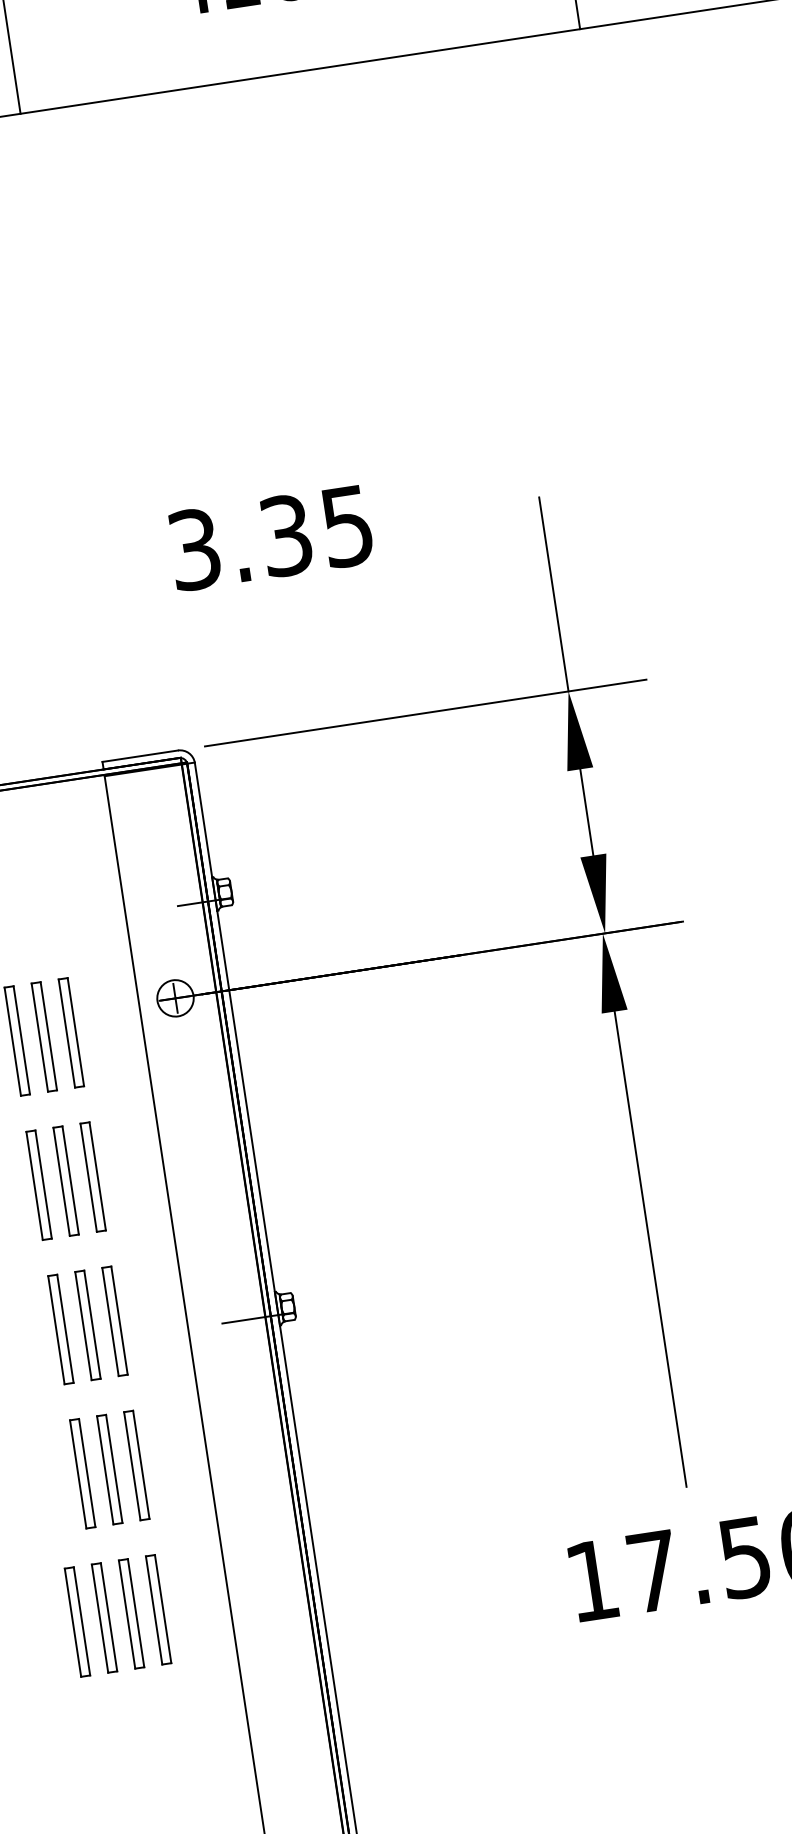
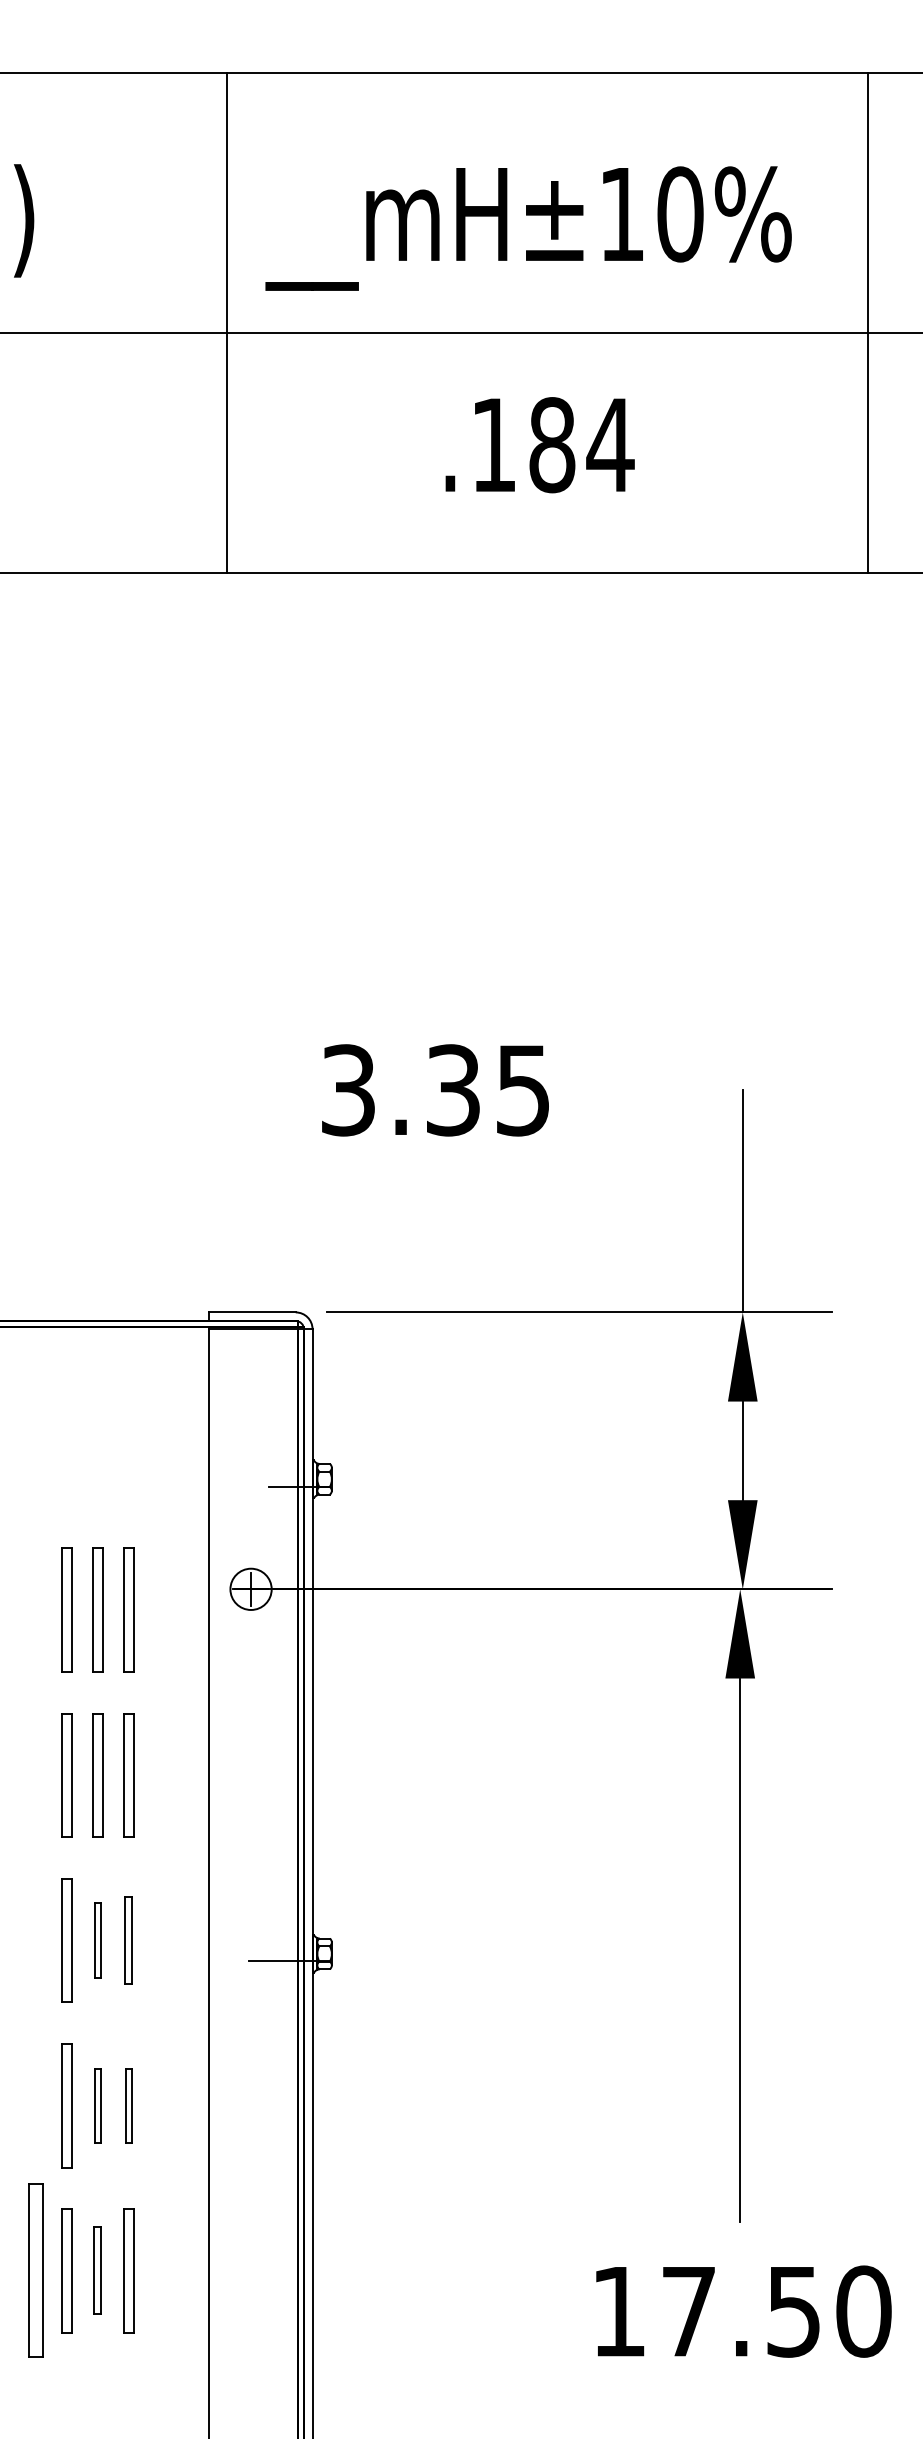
part: (114, 1321) -> (128, 1940), size x0.7
part: (87, 1325) -> (97, 1940), size x0.6
part: (136, 1465) -> (128, 2105), size x0.6
part: (109, 1469) -> (97, 2105), size x0.6
part: (131, 1613) -> (97, 2270), size x0.7
part: (77, 1621) -> (35, 2270), size x1.4

